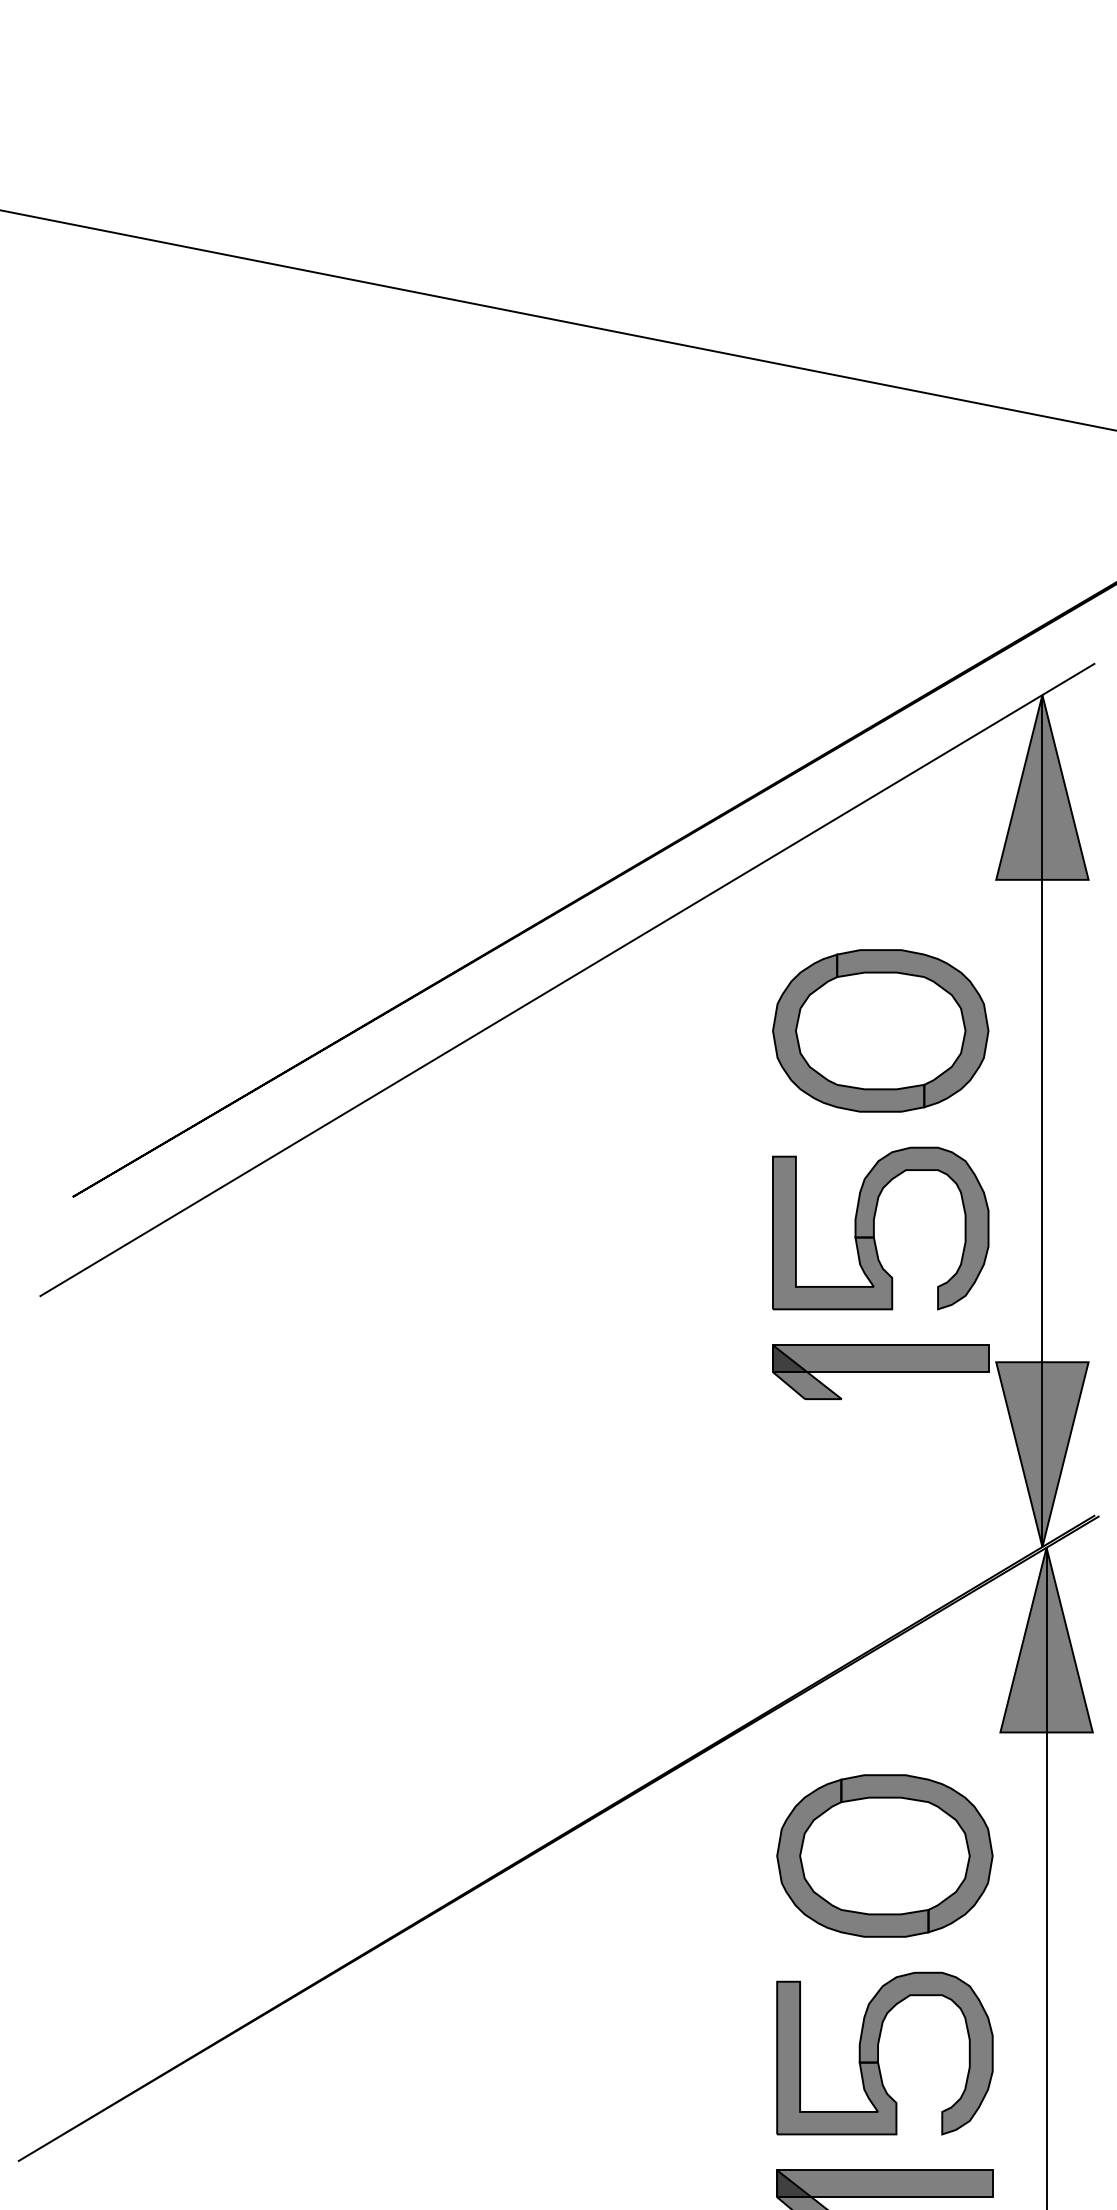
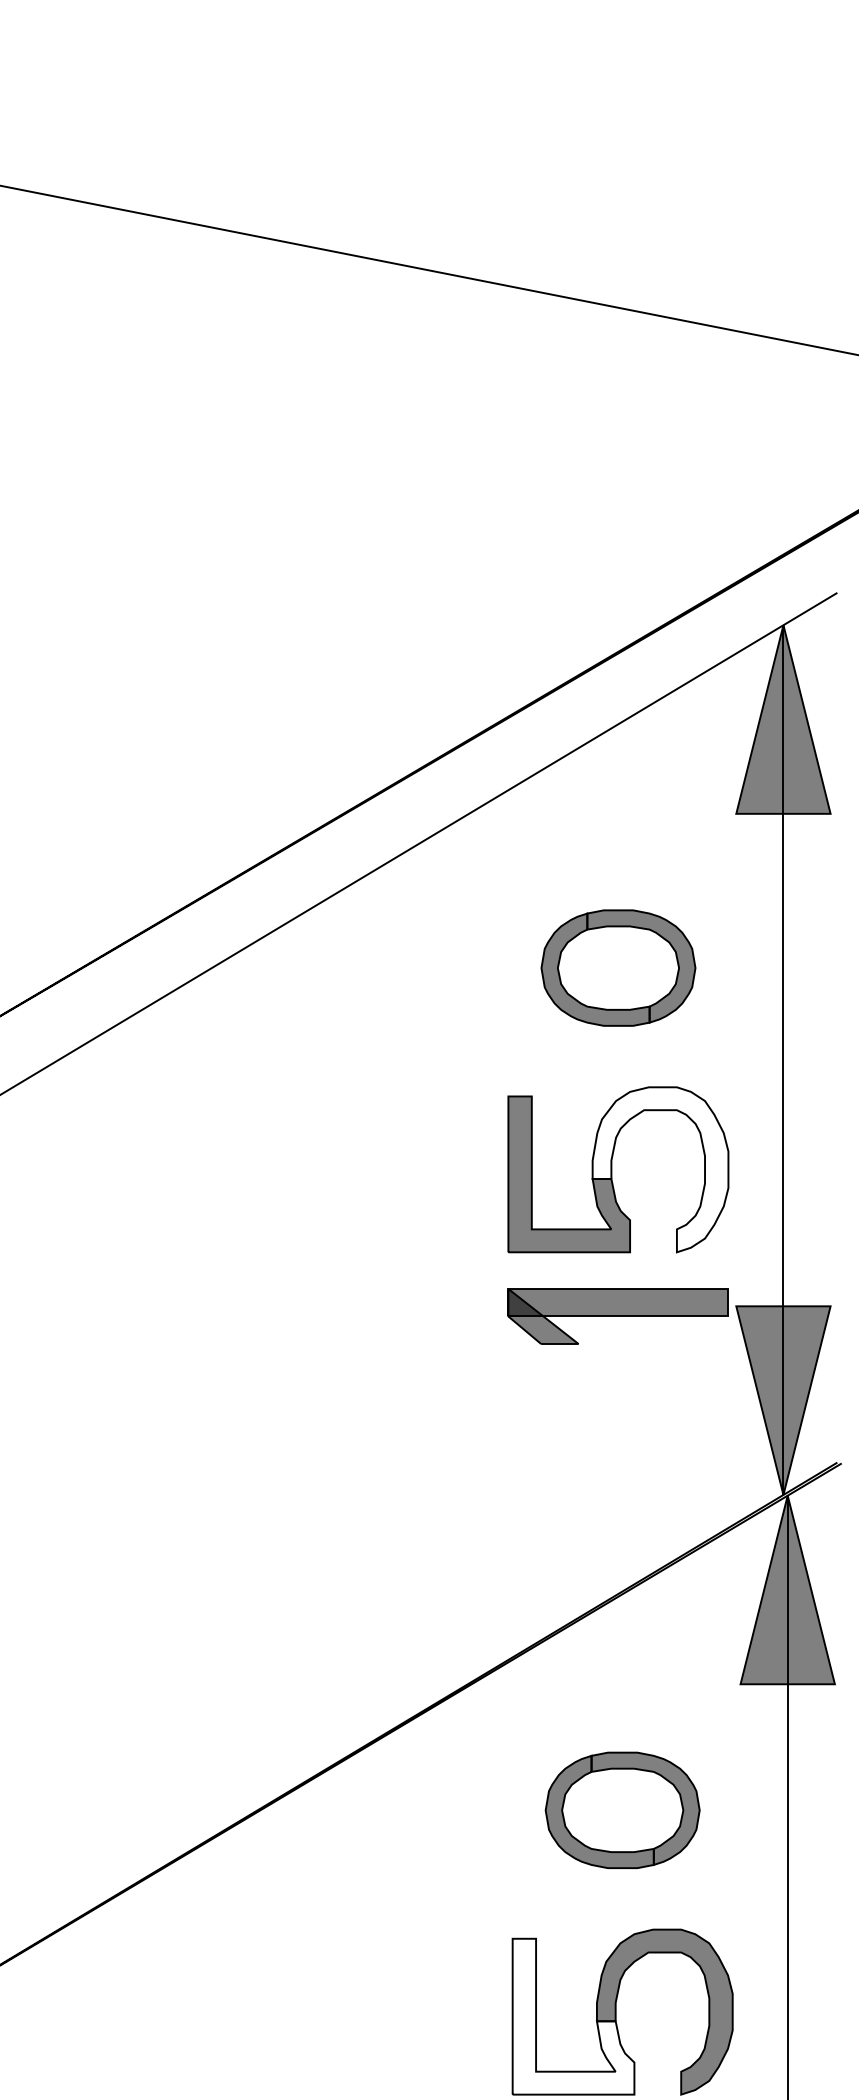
part: (880, 1030) -> (618, 967), size x0.7
fill: (921, 1228) -> (660, 1169), removed
part: (884, 1855) -> (622, 1809), size x0.7
fill: (836, 2057) -> (573, 2016), removed

